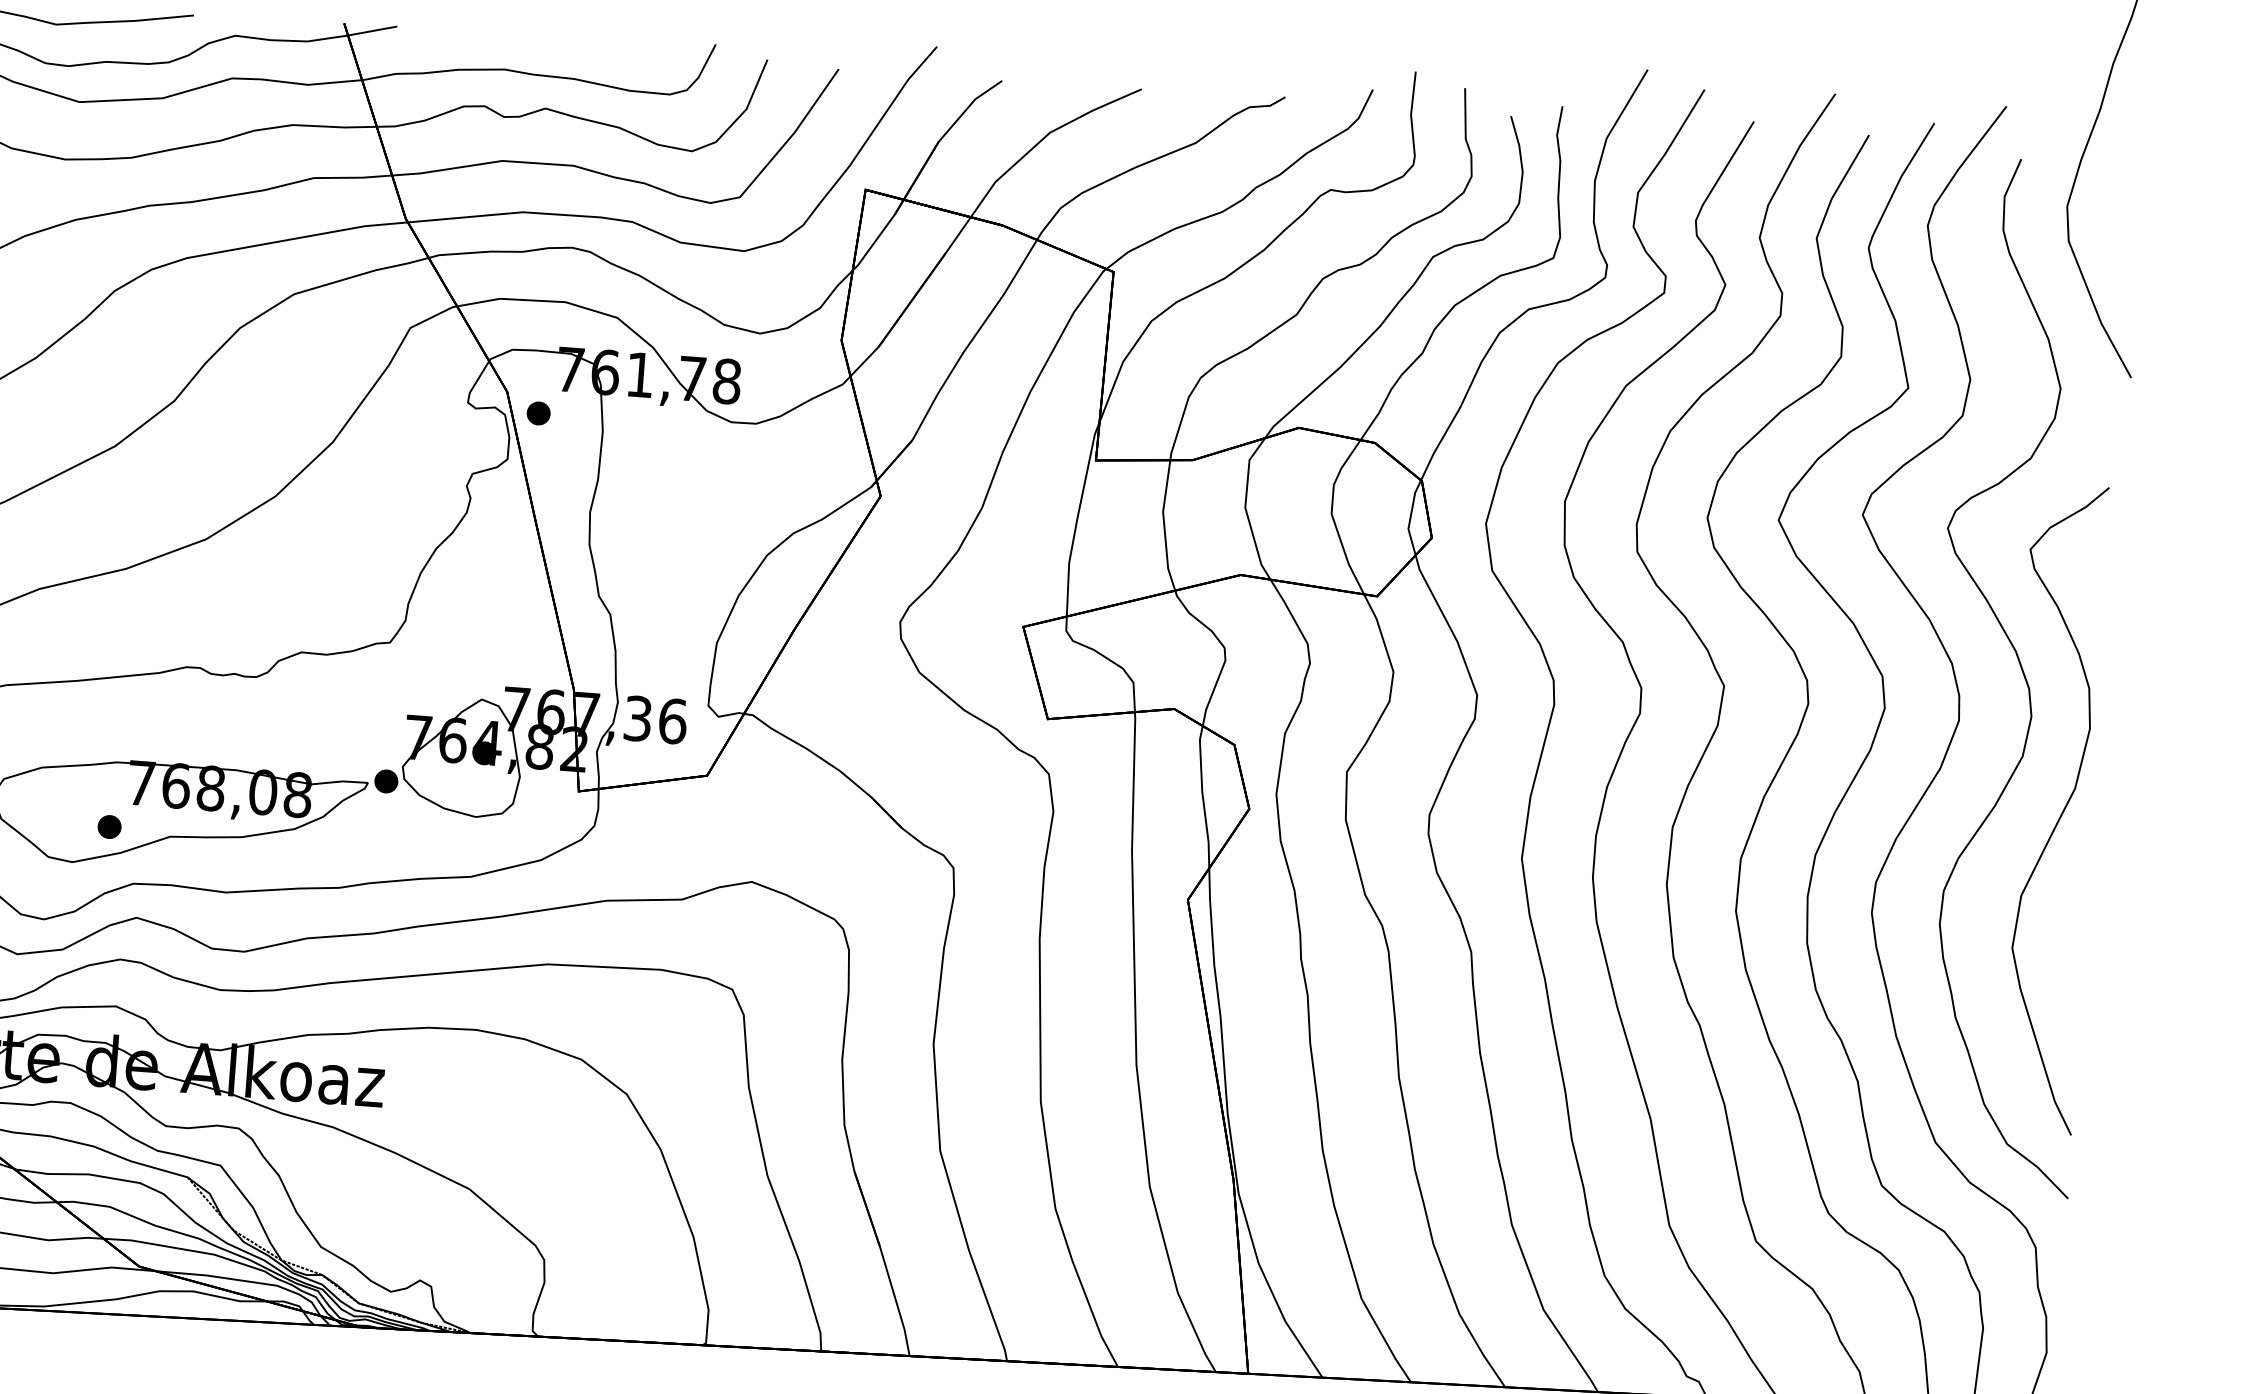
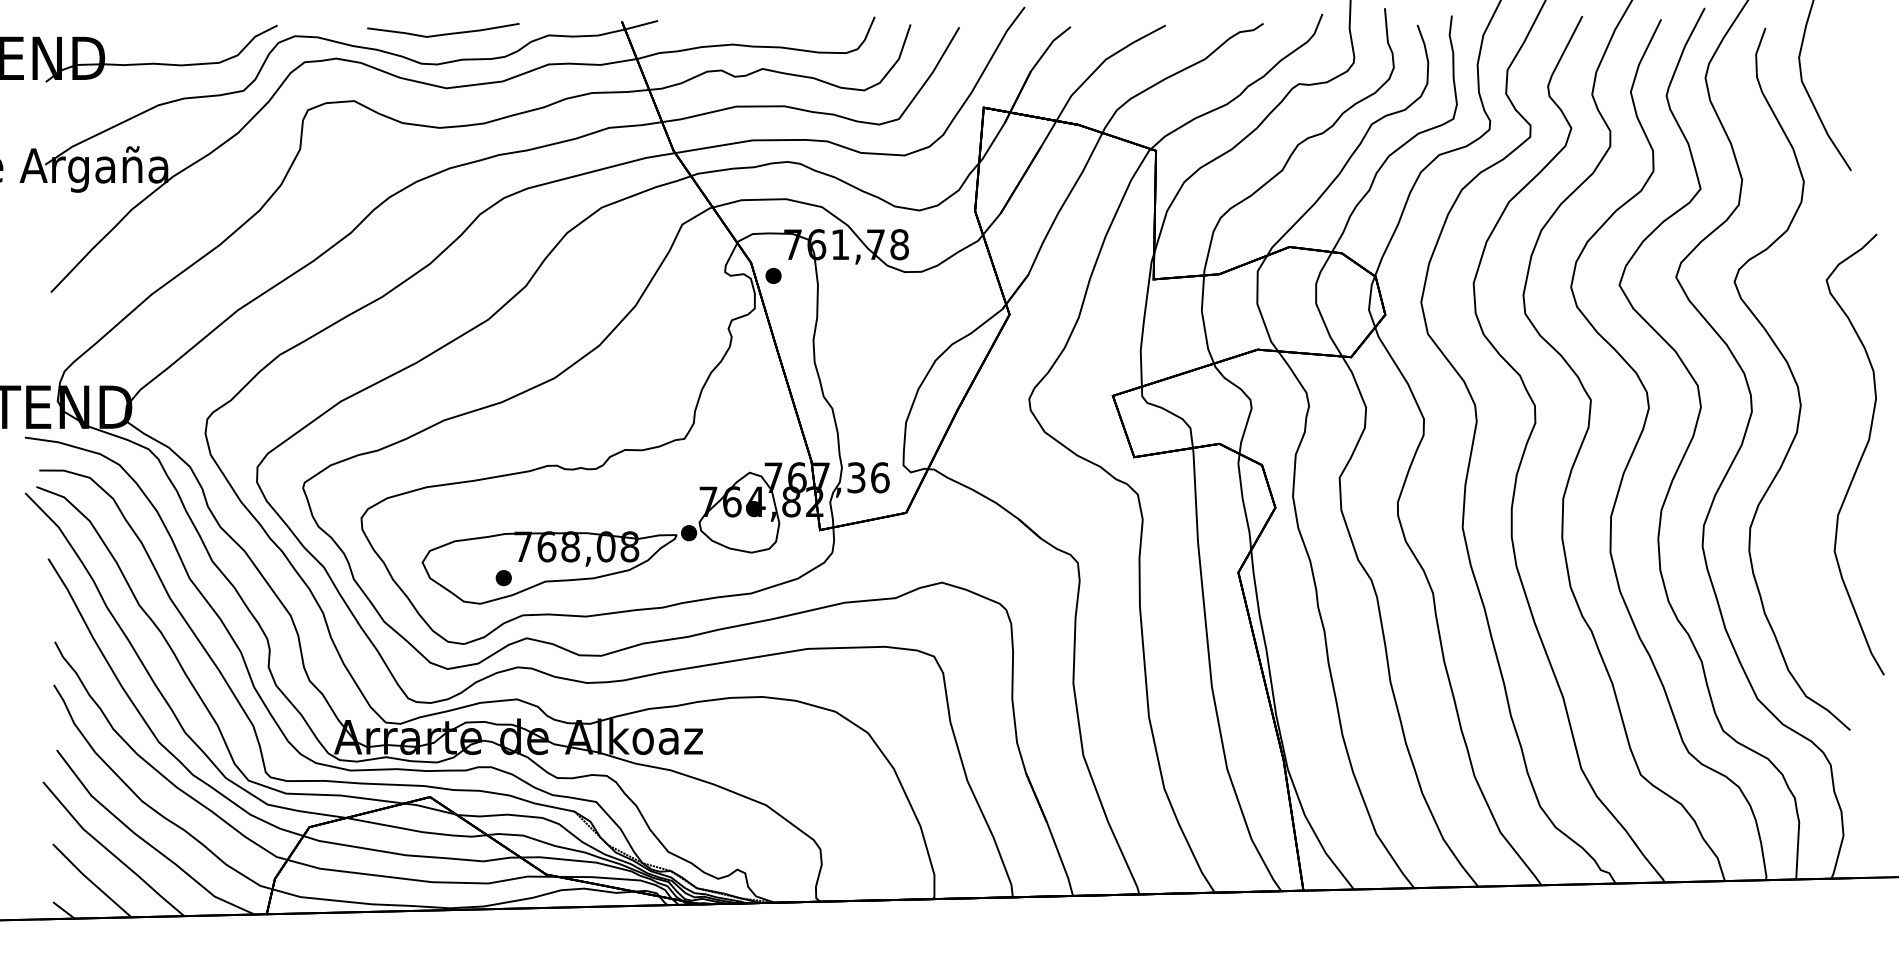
curve: (2060, 813) -> (1860, 457), moved

